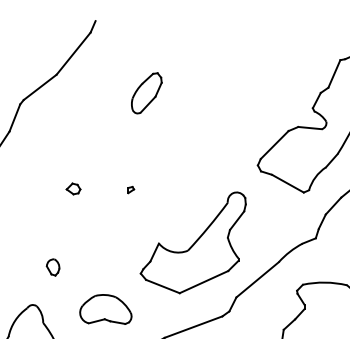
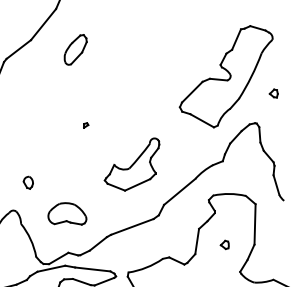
part: (146, 92) -> (75, 49), moved
part: (73, 188) -> (43, 124), removed
part: (192, 242) -> (131, 164), size x0.7

